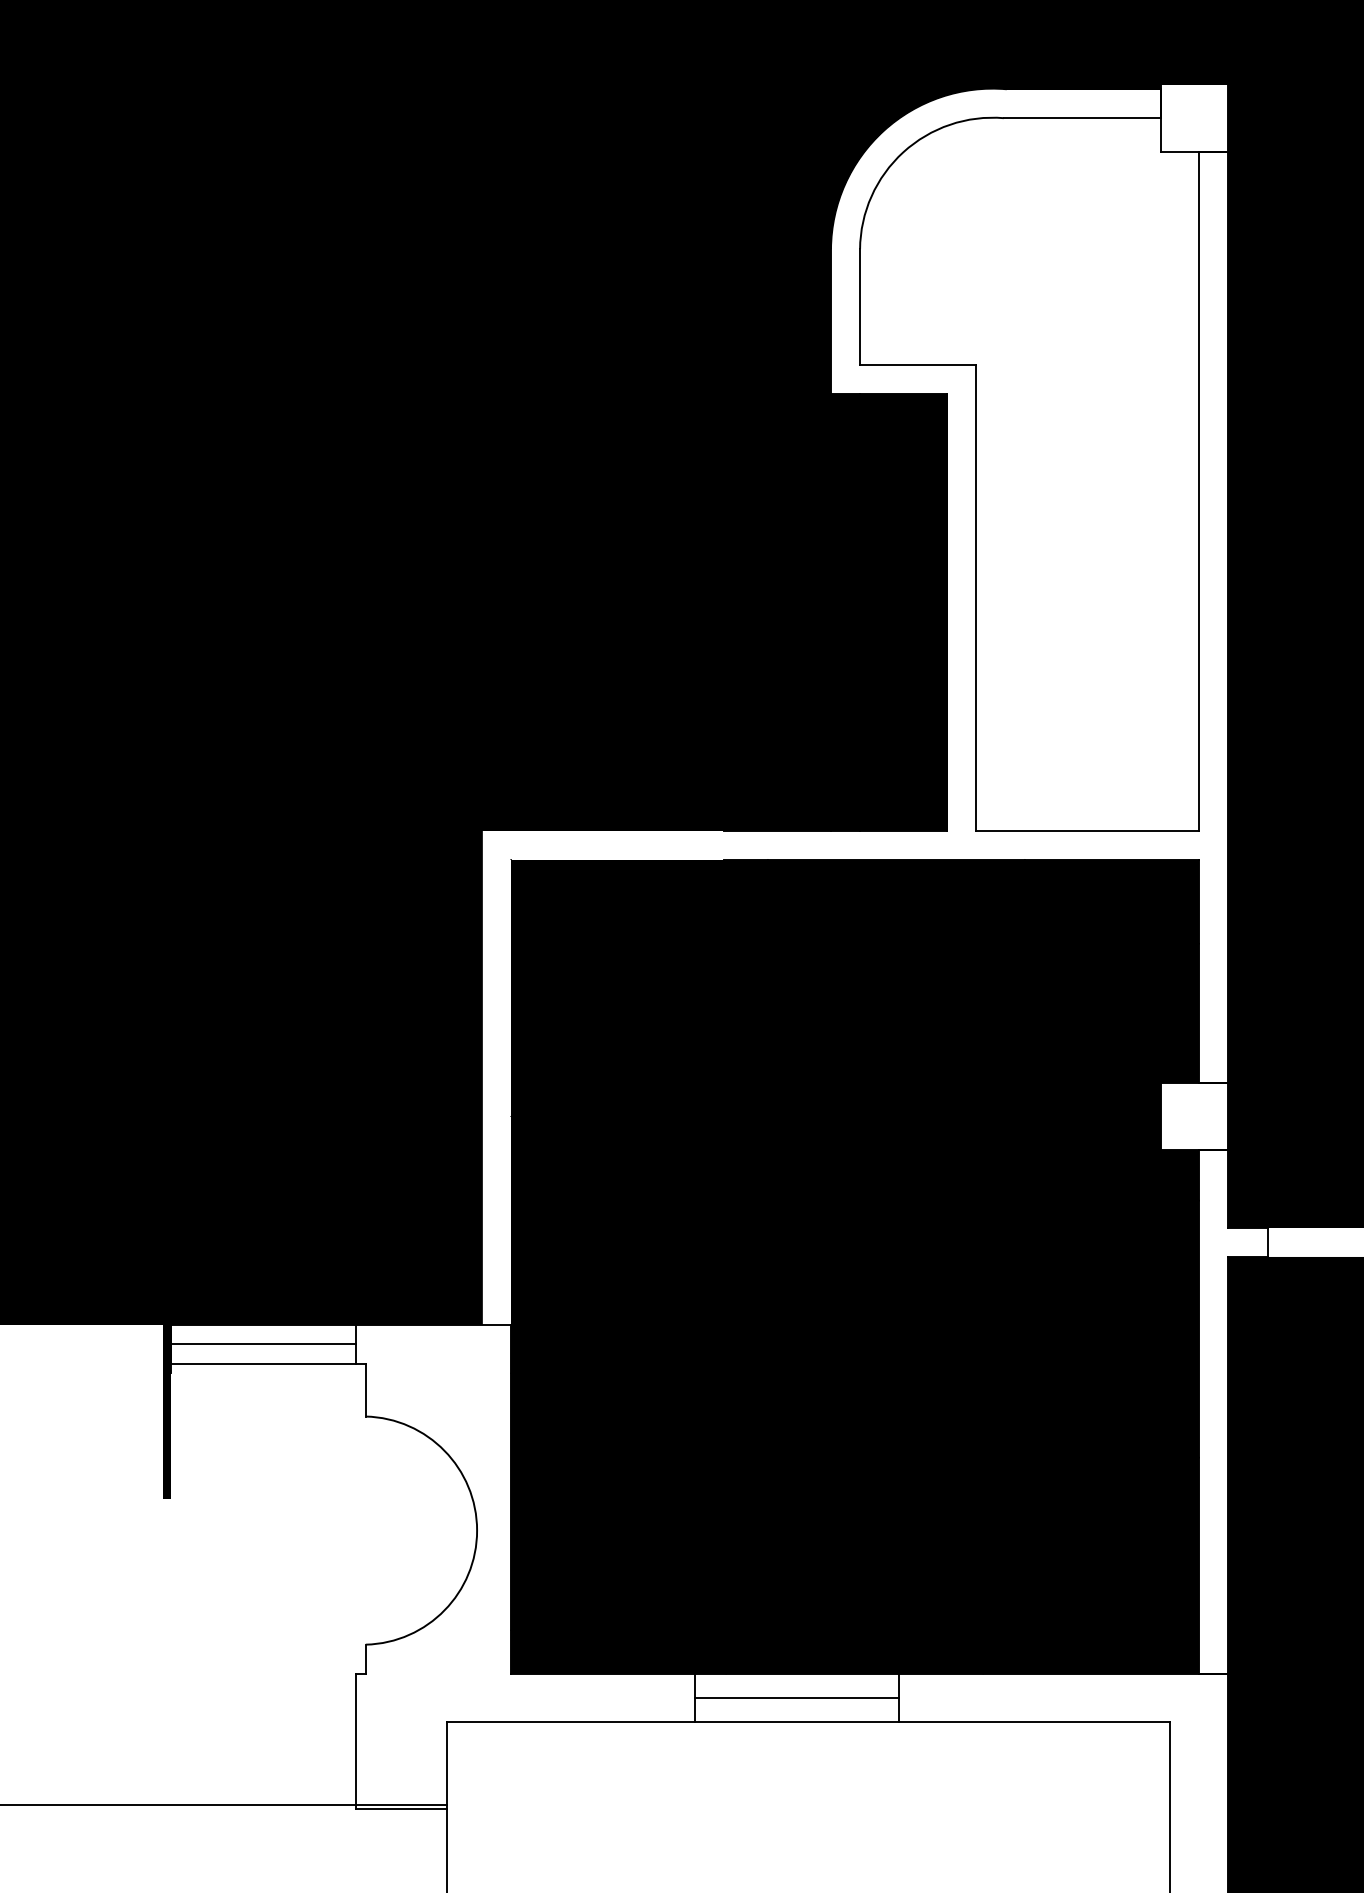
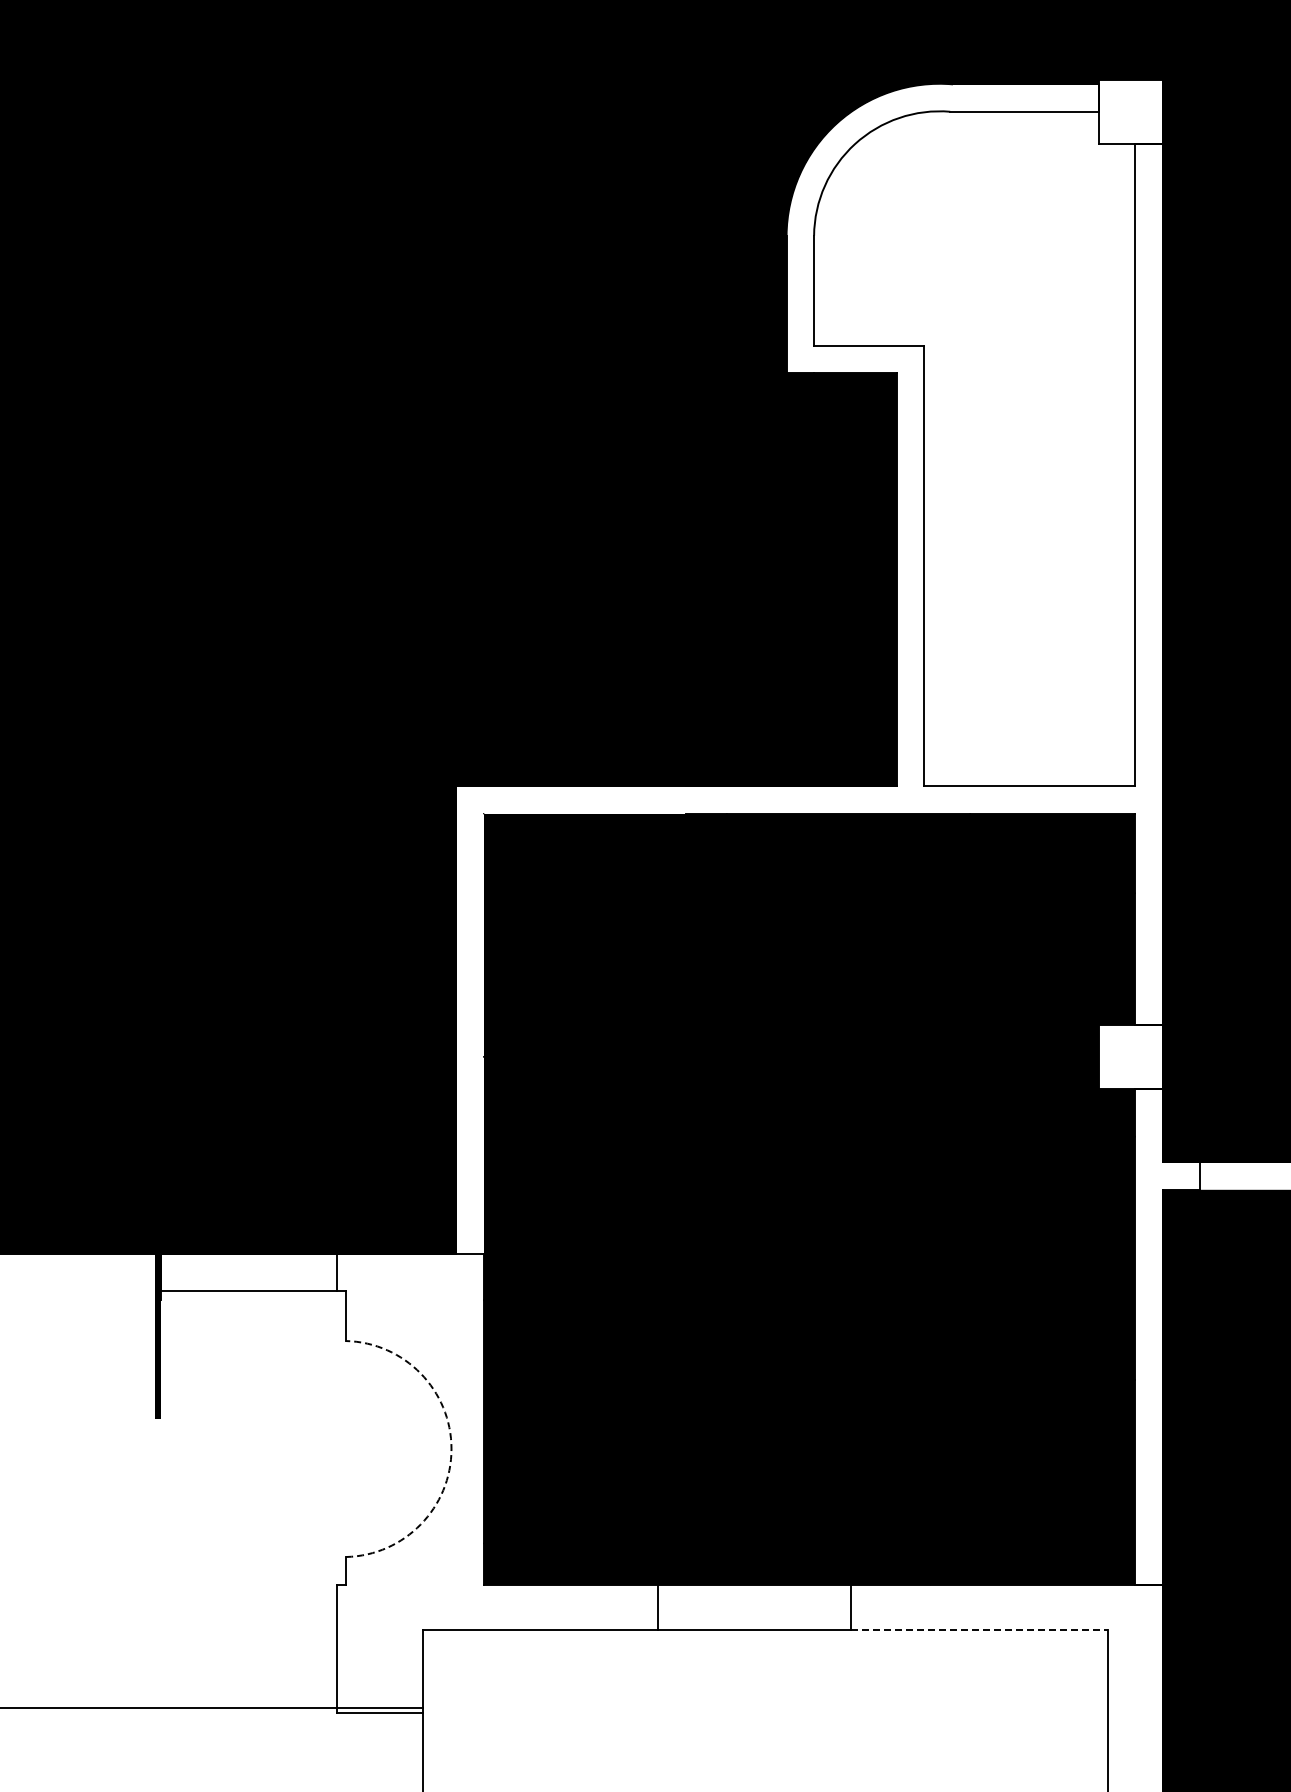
line: (262, 1344) -> (248, 1272), removed
arc: (477, 1530) -> (451, 1448), solid -> dashed
line: (797, 1697) -> (754, 1607), removed
line: (1034, 1722) -> (979, 1630), solid -> dashed

